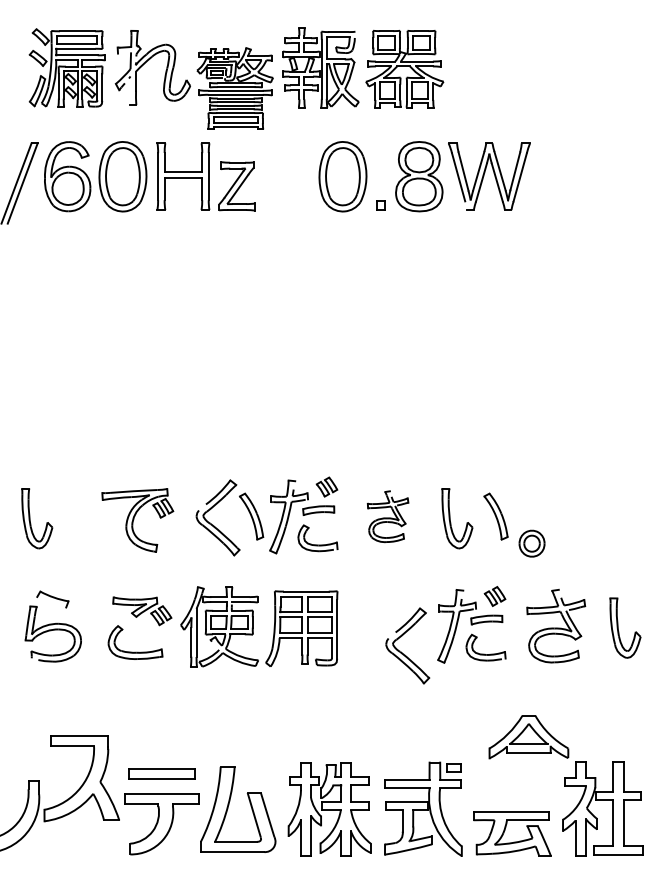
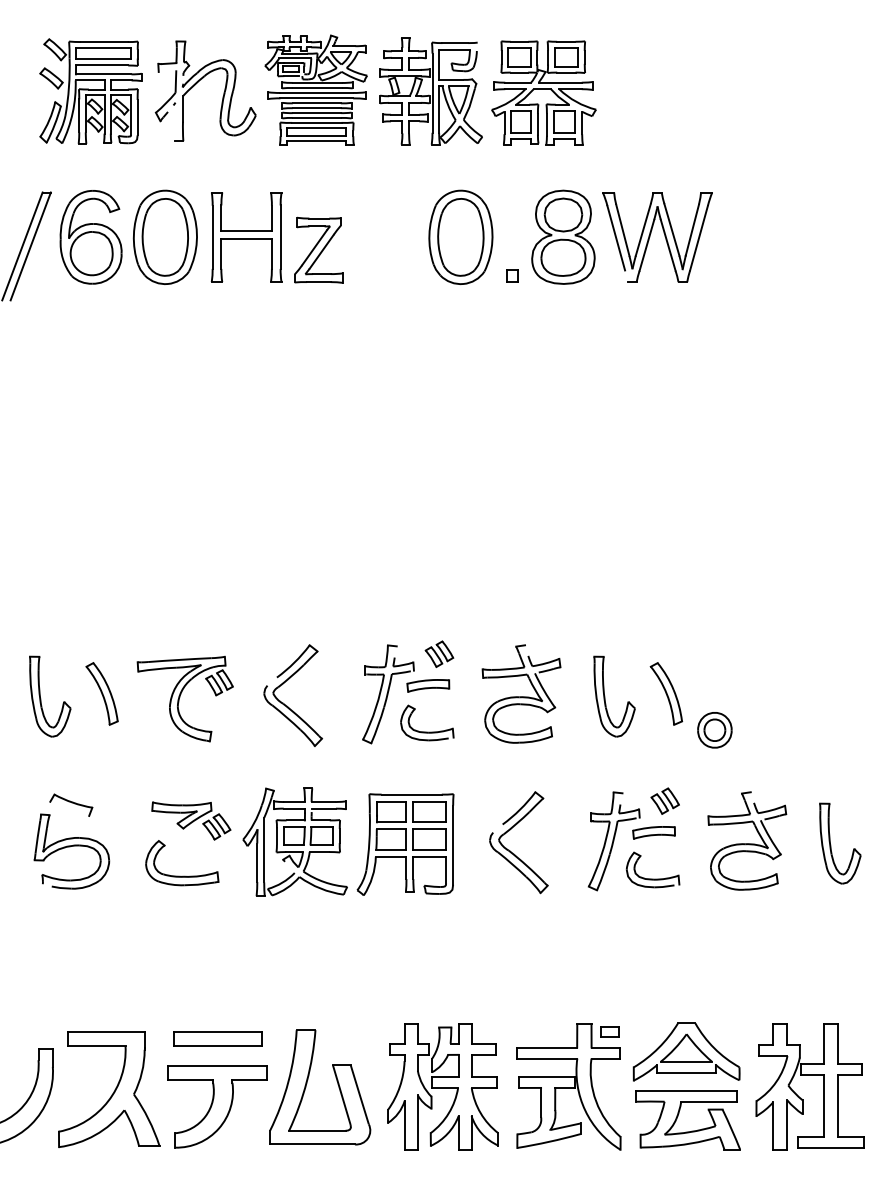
part: (234, 88) -> (315, 89), moved
part: (251, 516) -> (101, 693), moved
part: (388, 516) -> (521, 693), size x1.43
part: (401, 651) -> (510, 850), moved
part: (528, 736) -> (686, 1051), moved
part: (82, 778) -> (109, 1089), moved

